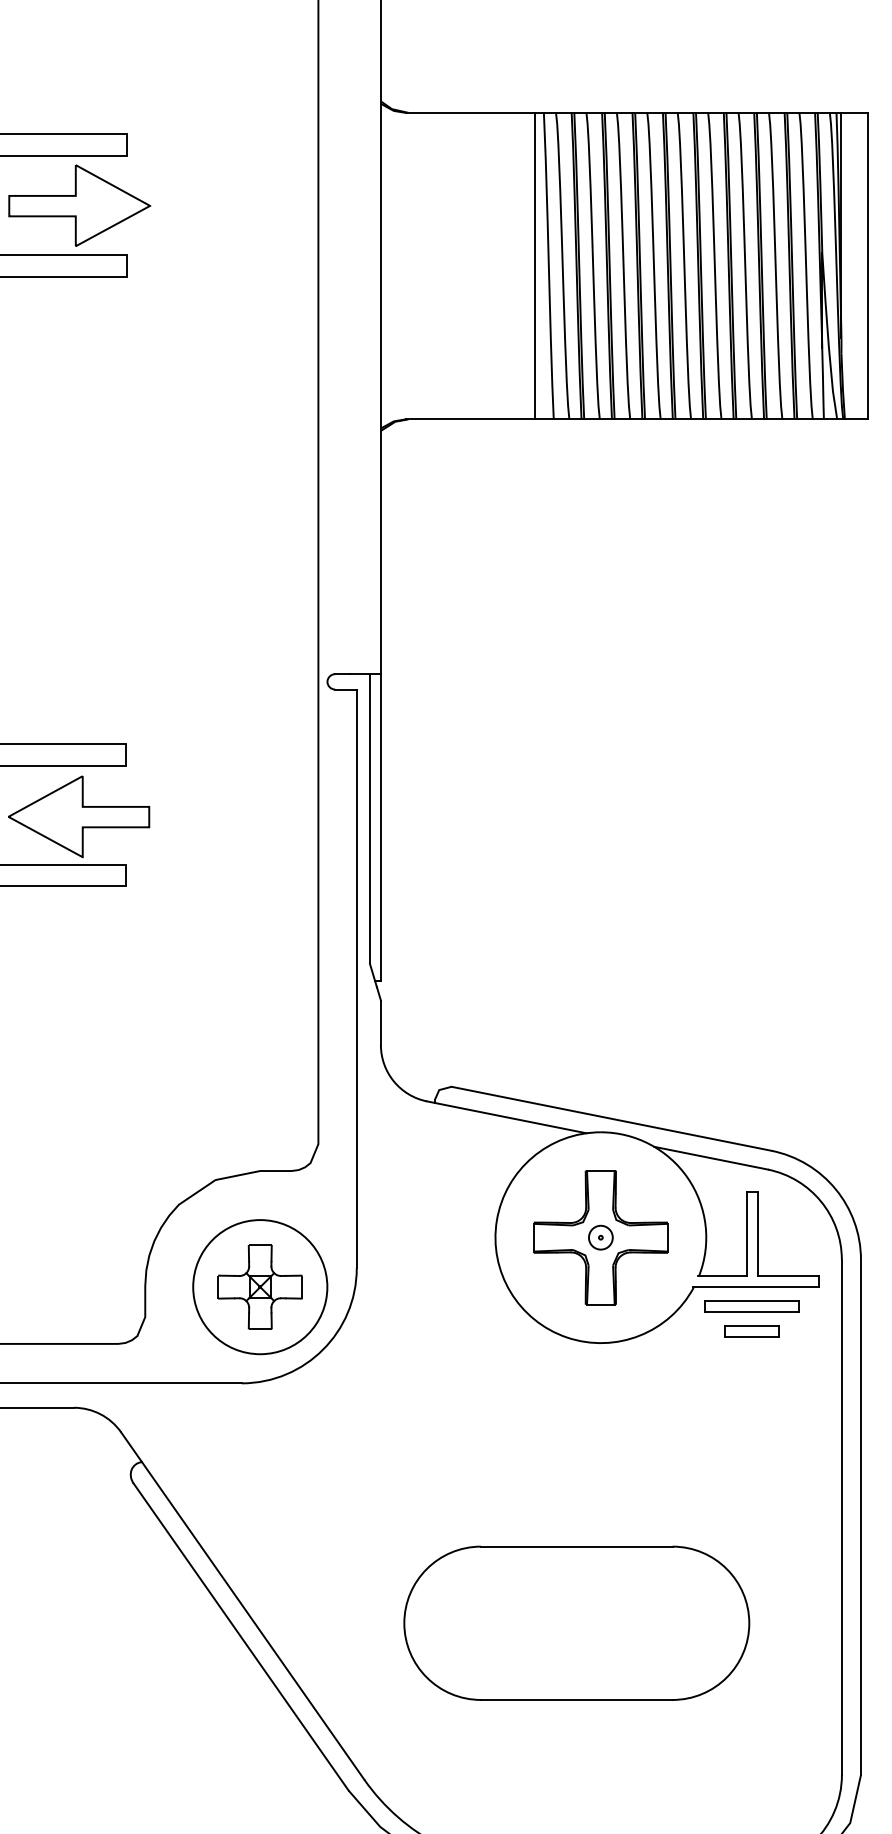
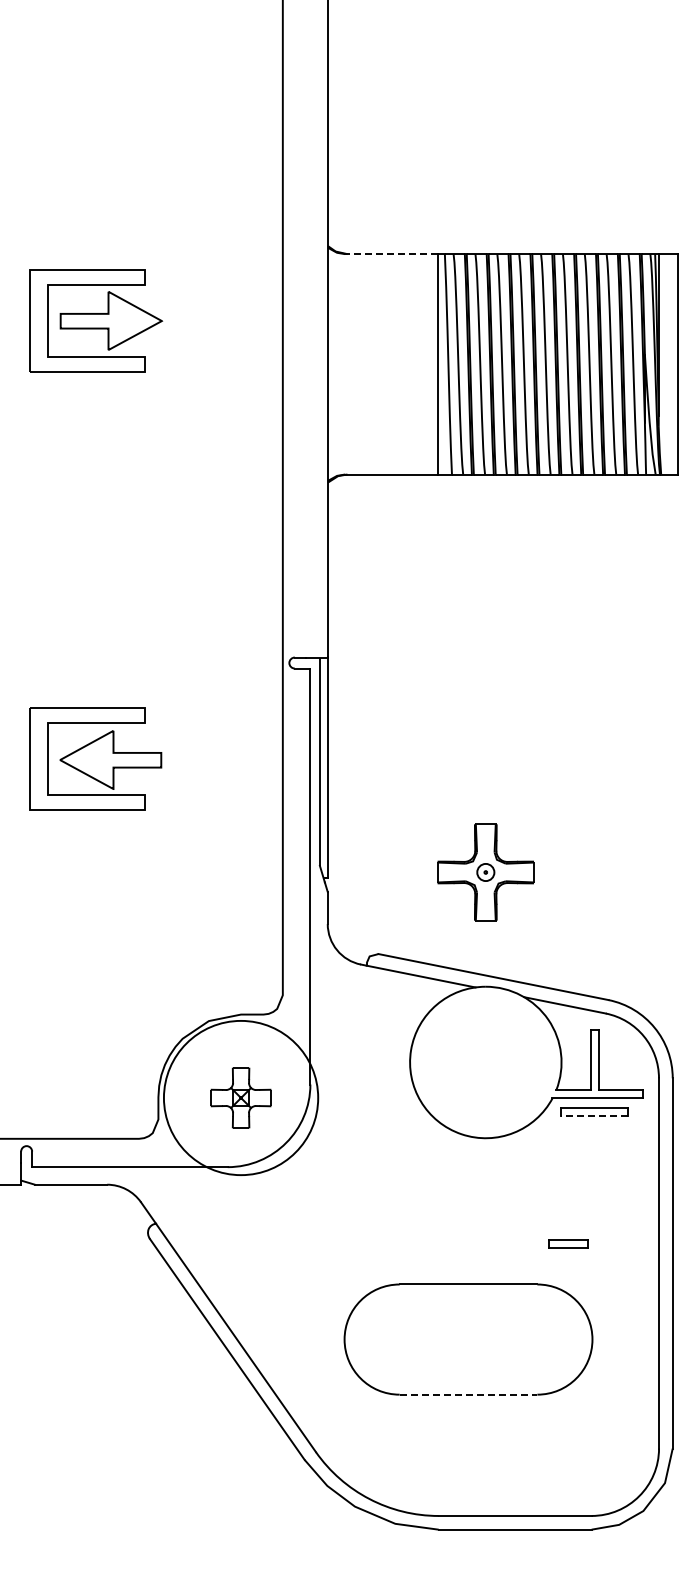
line: (469, 113) -> (391, 254), solid -> dashed
part: (600, 1237) -> (485, 872), moved
circle: (259, 1286) -> (240, 1097), size x1.6
line: (752, 1312) -> (594, 1116), solid -> dashed
part: (752, 1330) -> (568, 1243), moved
line: (576, 1699) -> (468, 1394), solid -> dashed

